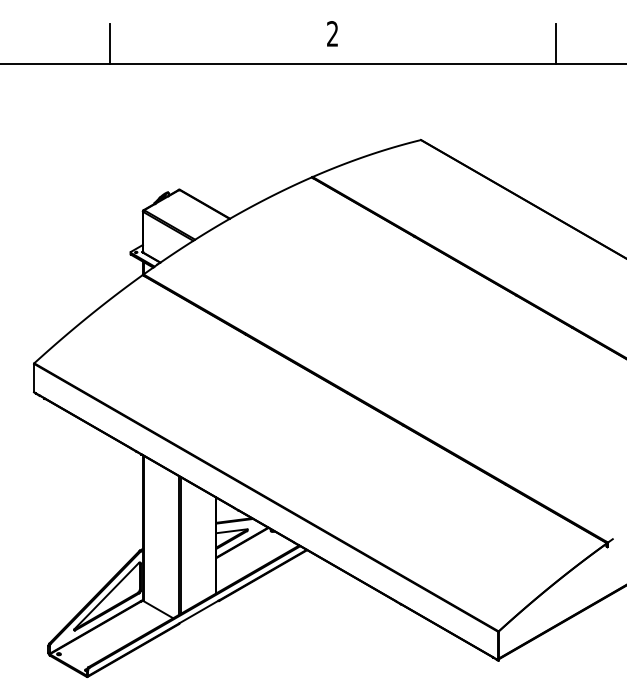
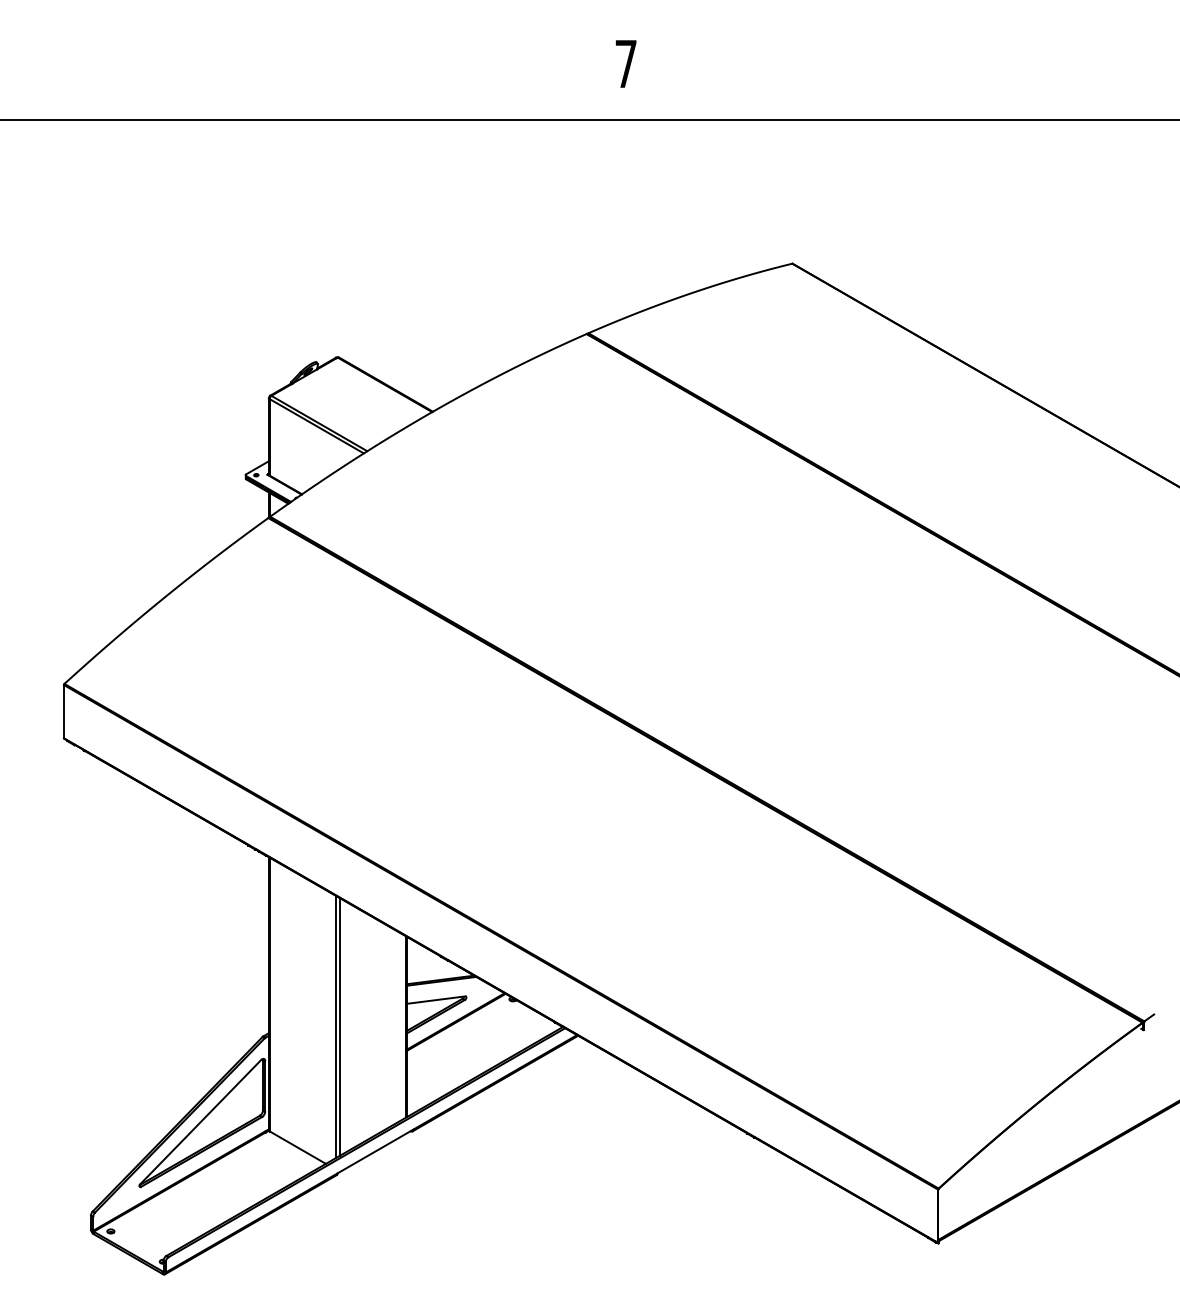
text: (332, 33) -> (625, 63), 2 -> 7
line: (109, 43) -> (205, 81), removed
line: (556, 43) -> (1047, 81), removed

